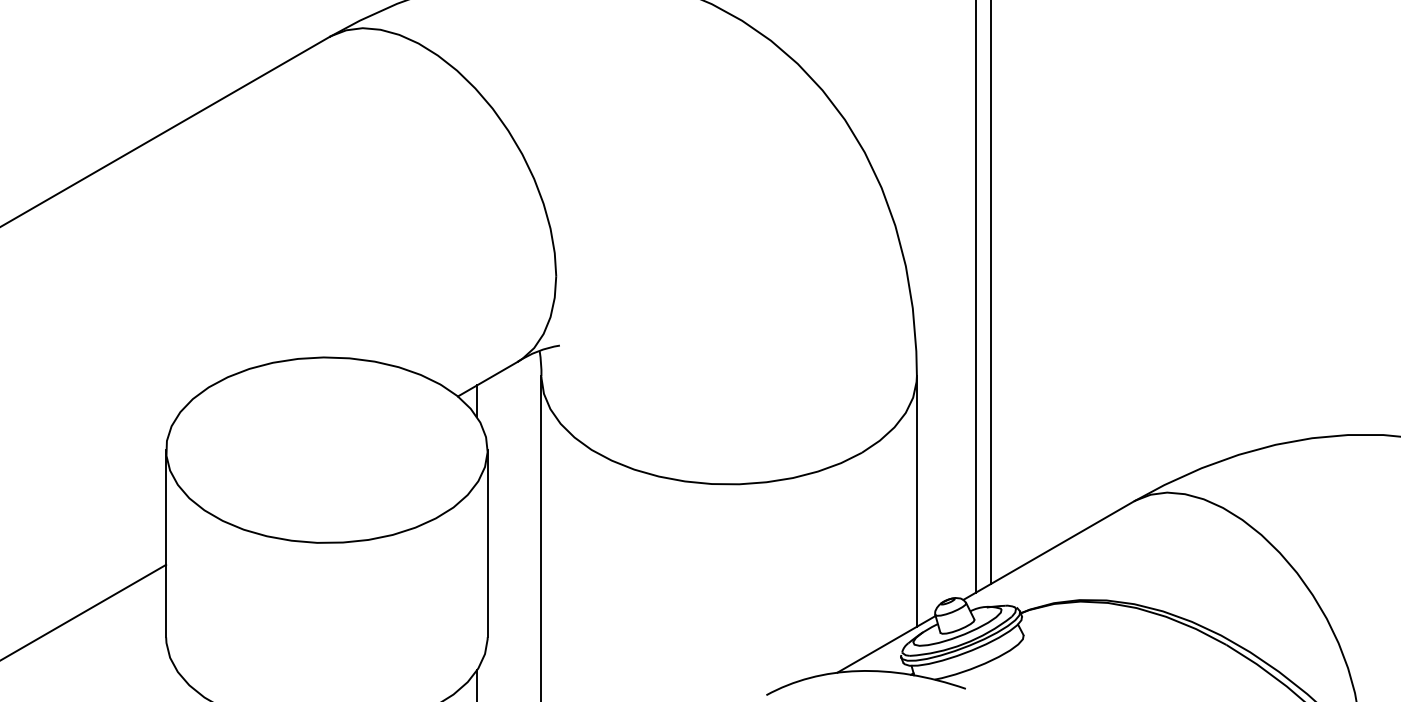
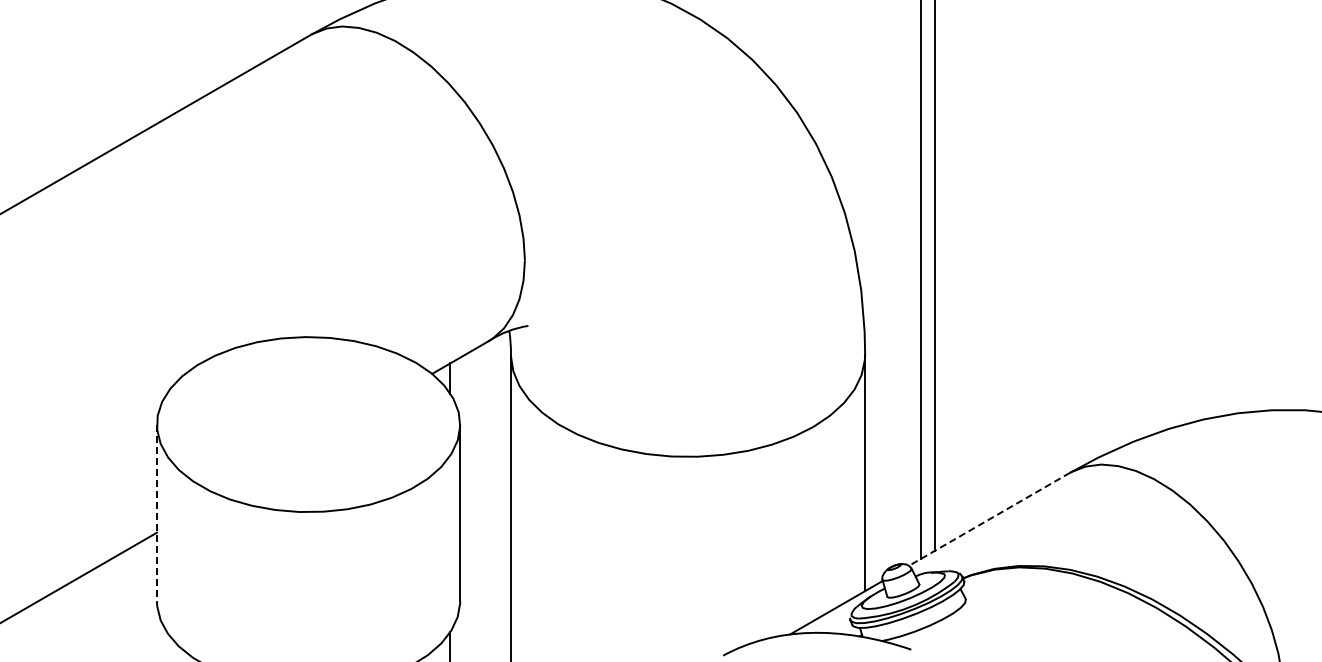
line: (165, 544) -> (156, 513), solid -> dashed
line: (1048, 550) -> (989, 519), solid -> dashed

